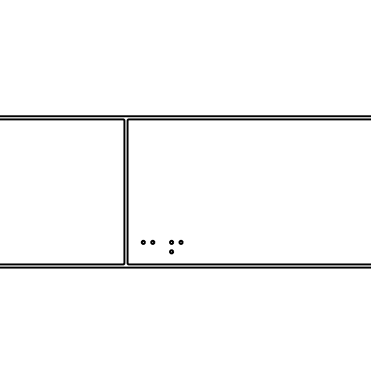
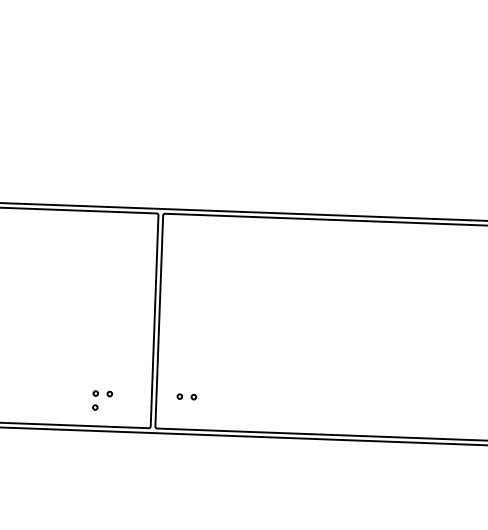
part: (176, 246) -> (102, 399), moved

